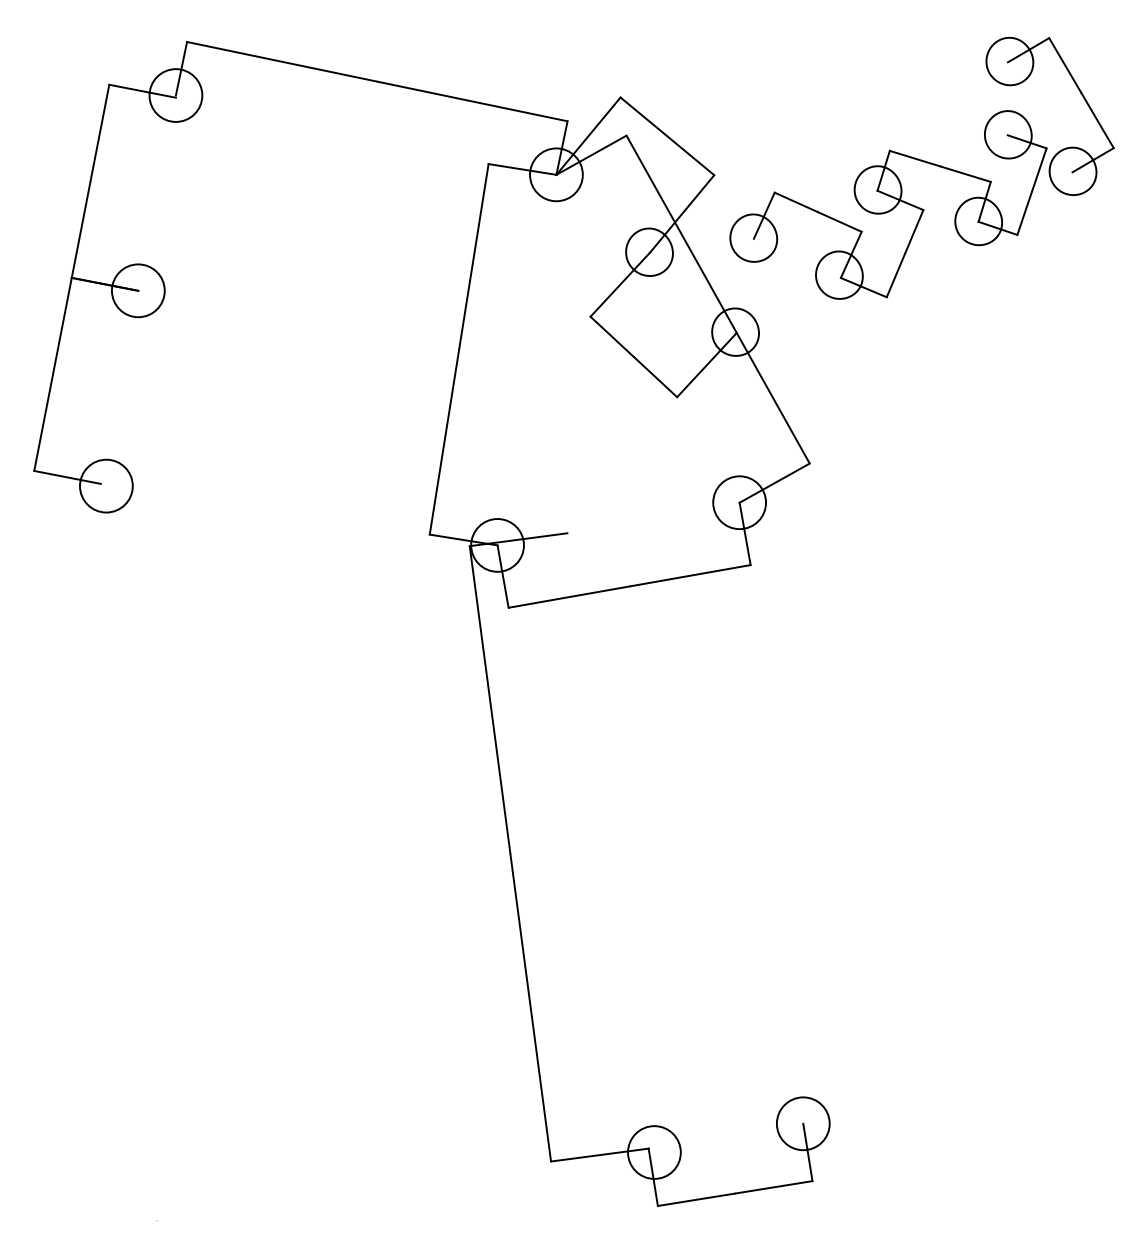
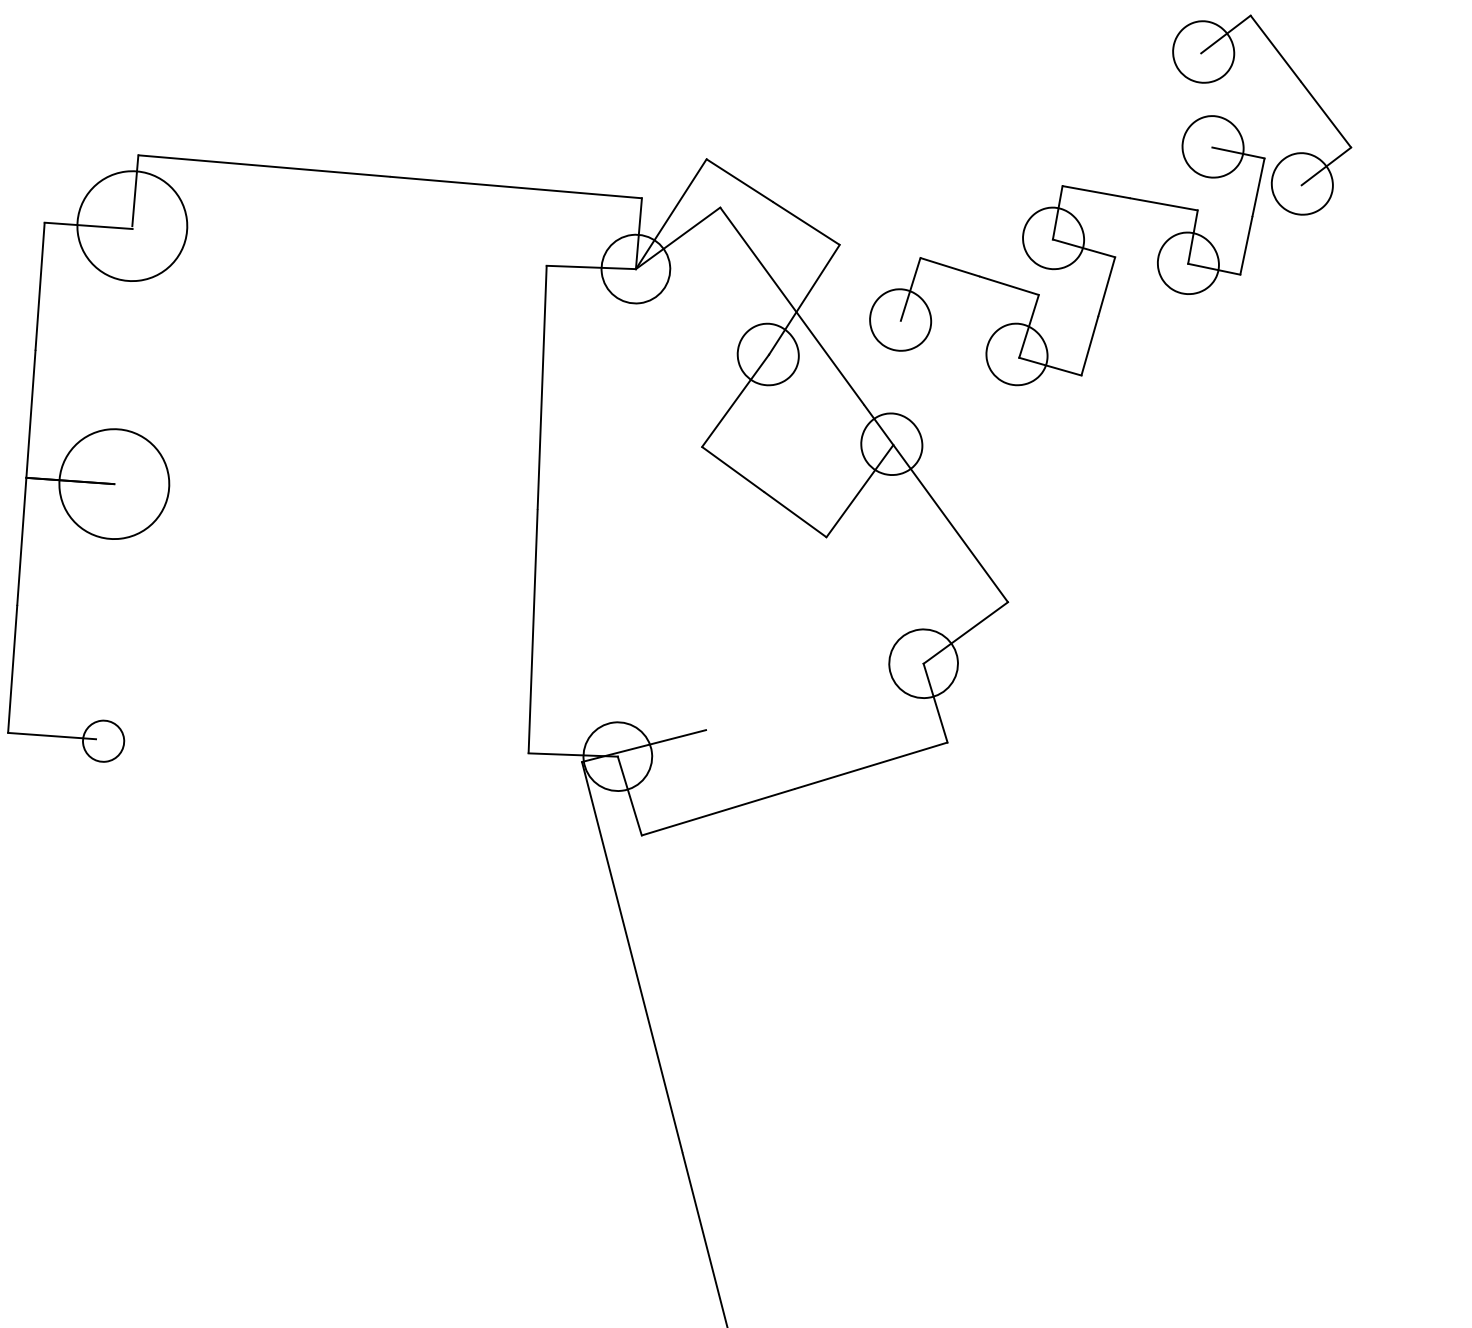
circle: (175, 95) -> (131, 226), size x1.6
circle: (137, 290) -> (113, 483), size x1.6
circle: (106, 485) -> (103, 740), size x0.6

